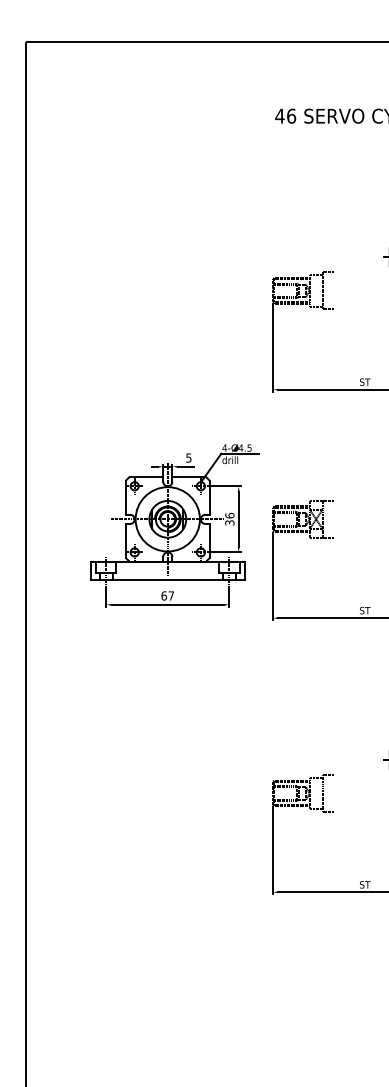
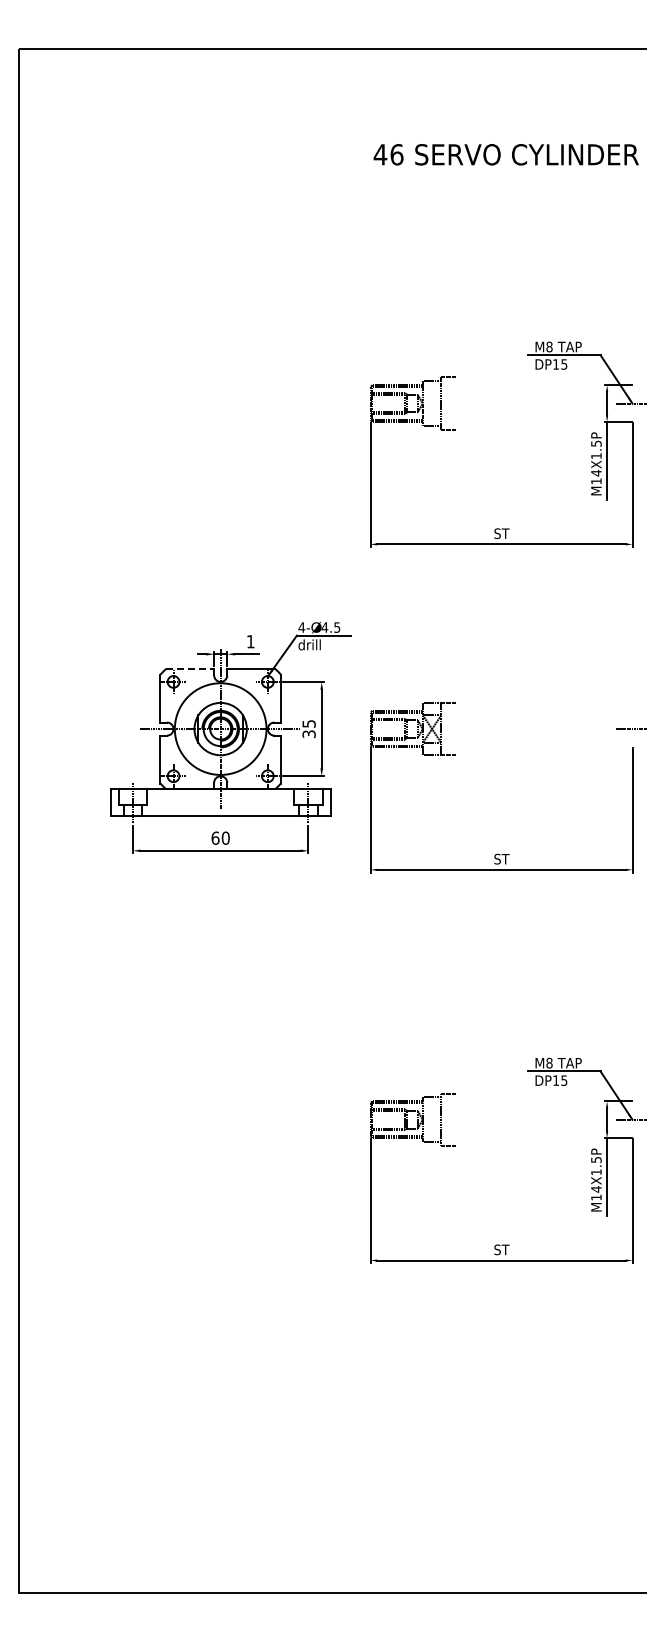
text: (188, 457) -> (250, 641), 5 -> 1
line: (146, 476) -> (190, 668), solid -> dashed
text: (229, 515) -> (308, 723), 36 -> 35
text: (171, 595) -> (225, 837), 67 -> 60

